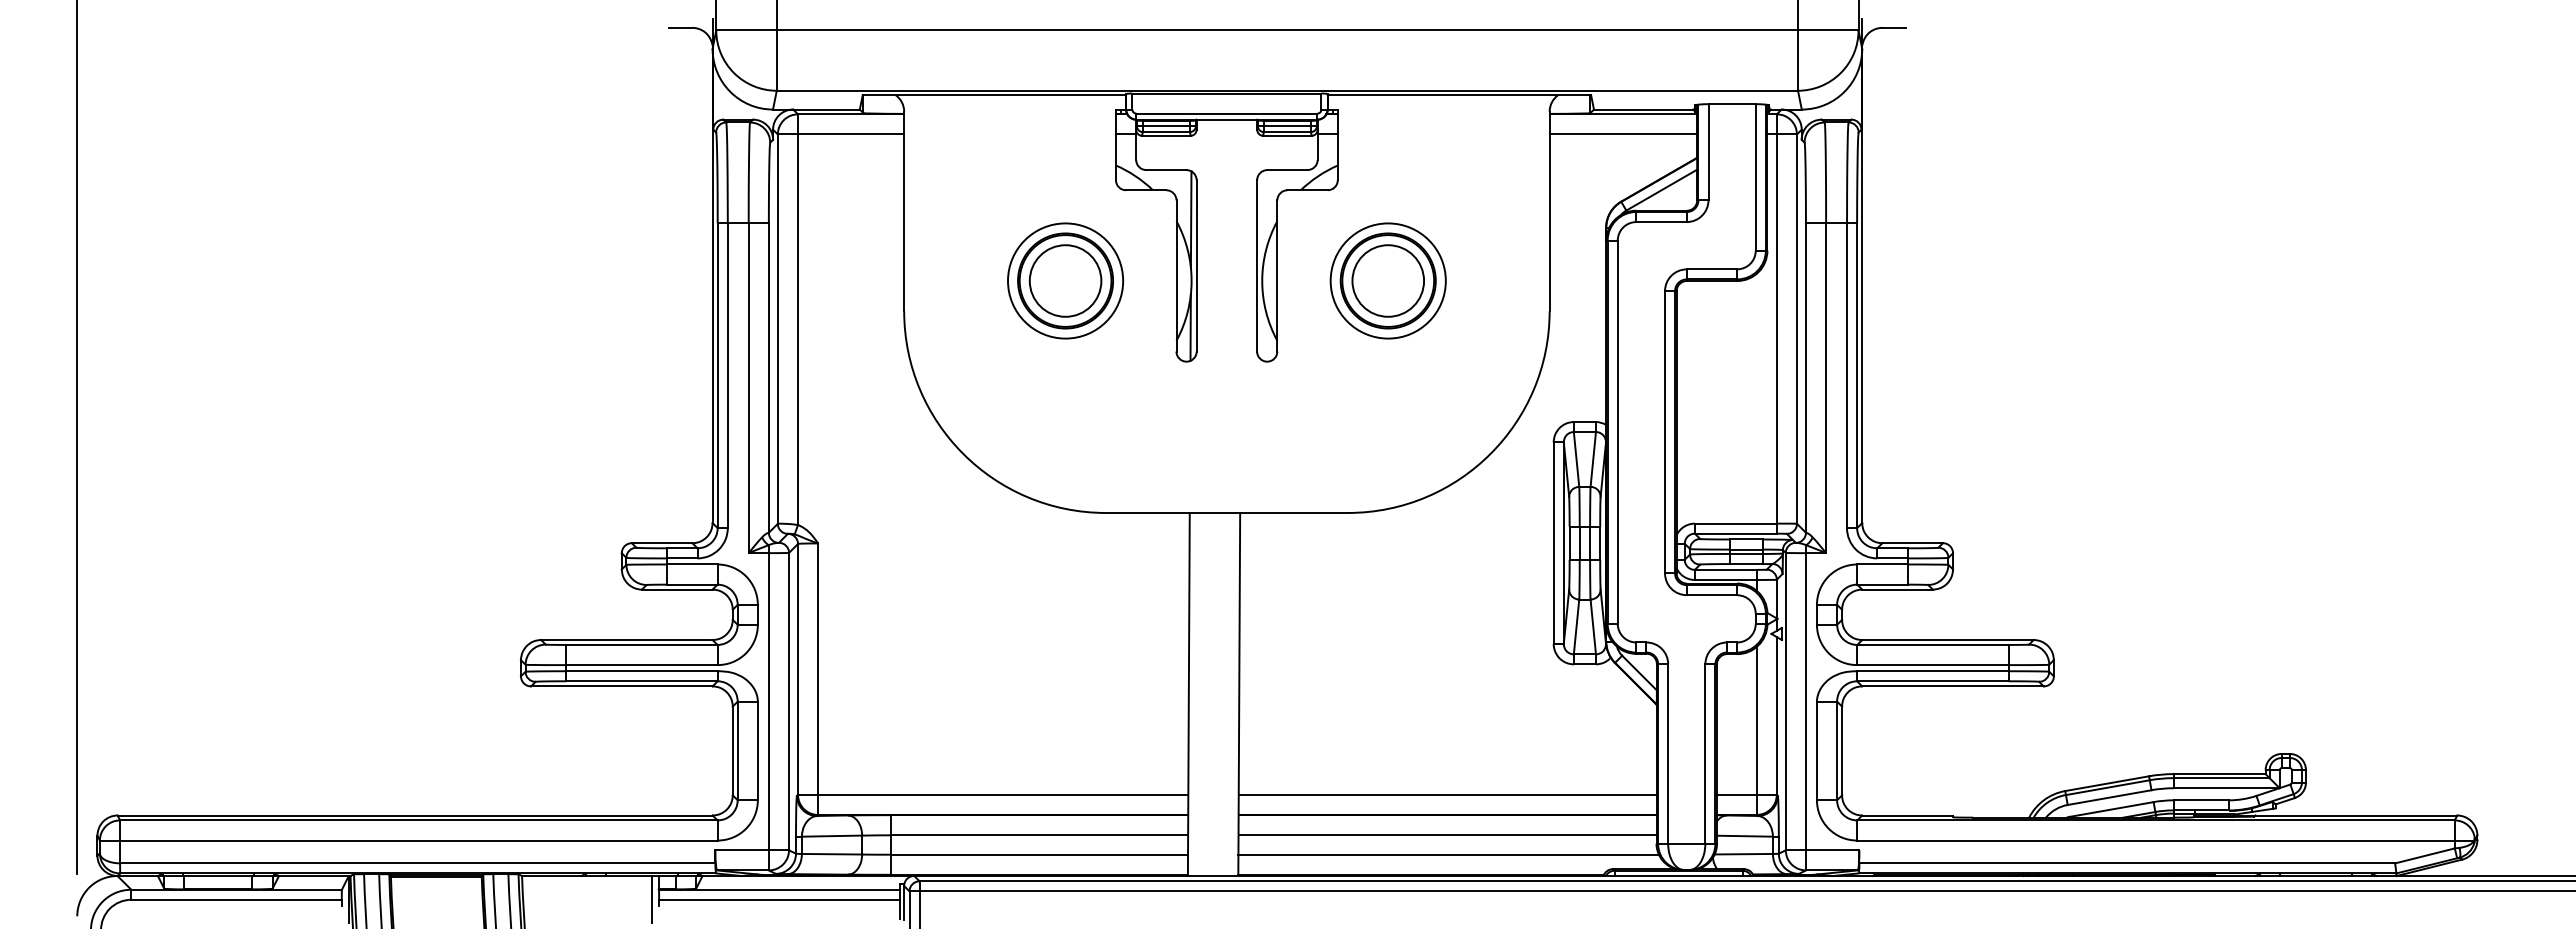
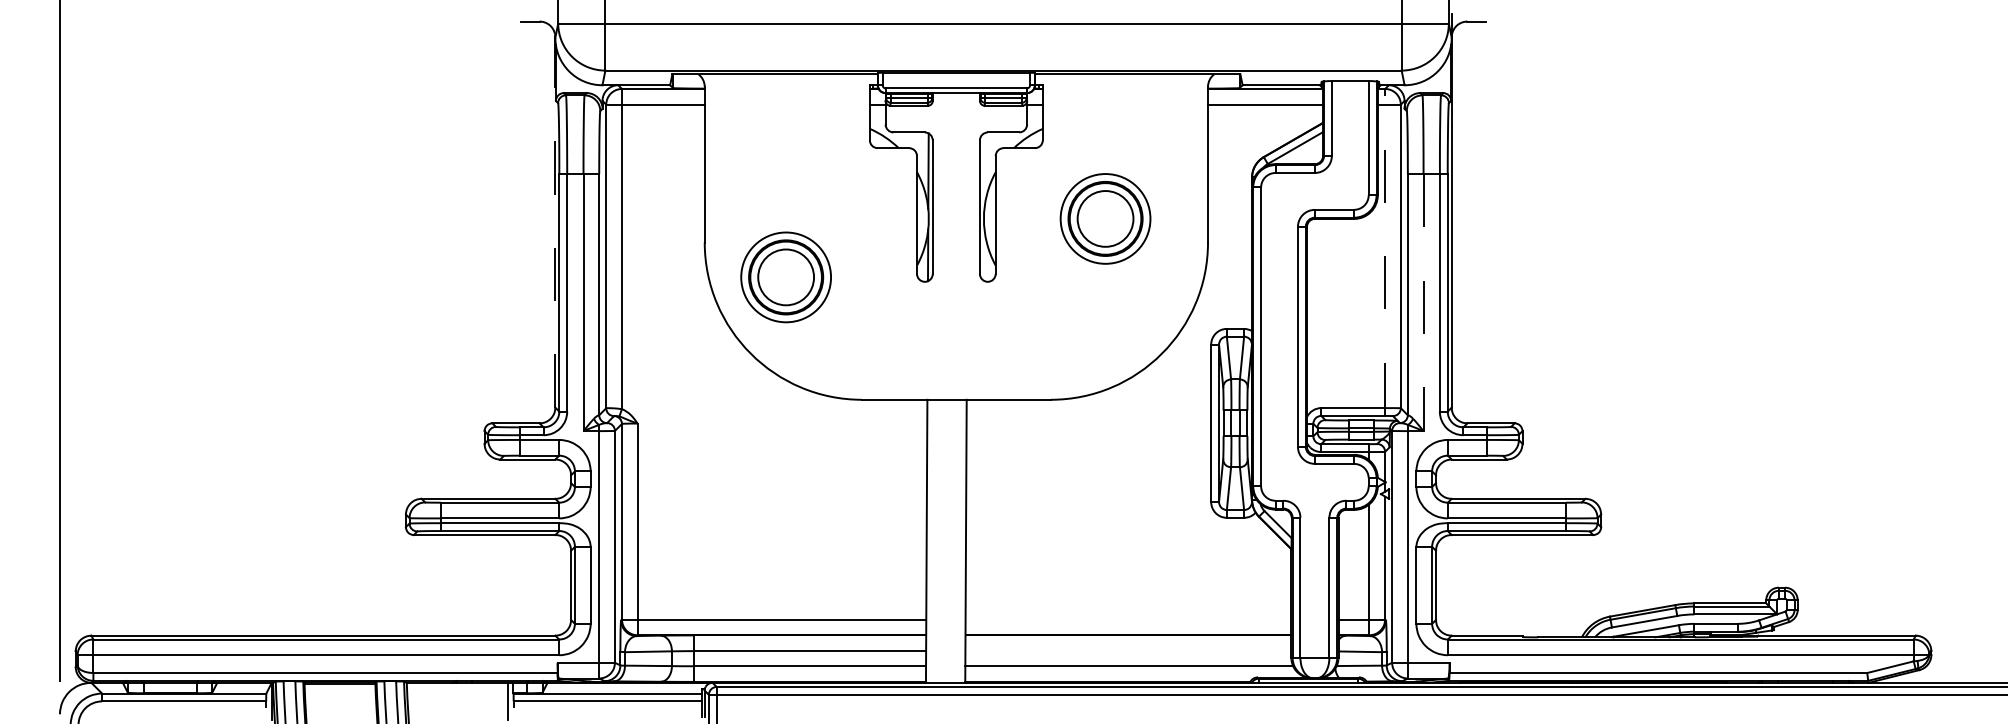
line: (712, 270) -> (555, 210), solid -> dashed
part: (1065, 280) -> (786, 277), moved
part: (1387, 280) -> (1104, 218), moved
line: (1776, 324) -> (1384, 252), solid -> dashed
line: (1826, 388) -> (1423, 302), solid -> dashed
line: (1447, 794) -> (1128, 619), removed
line: (1447, 835) -> (1128, 651), removed

